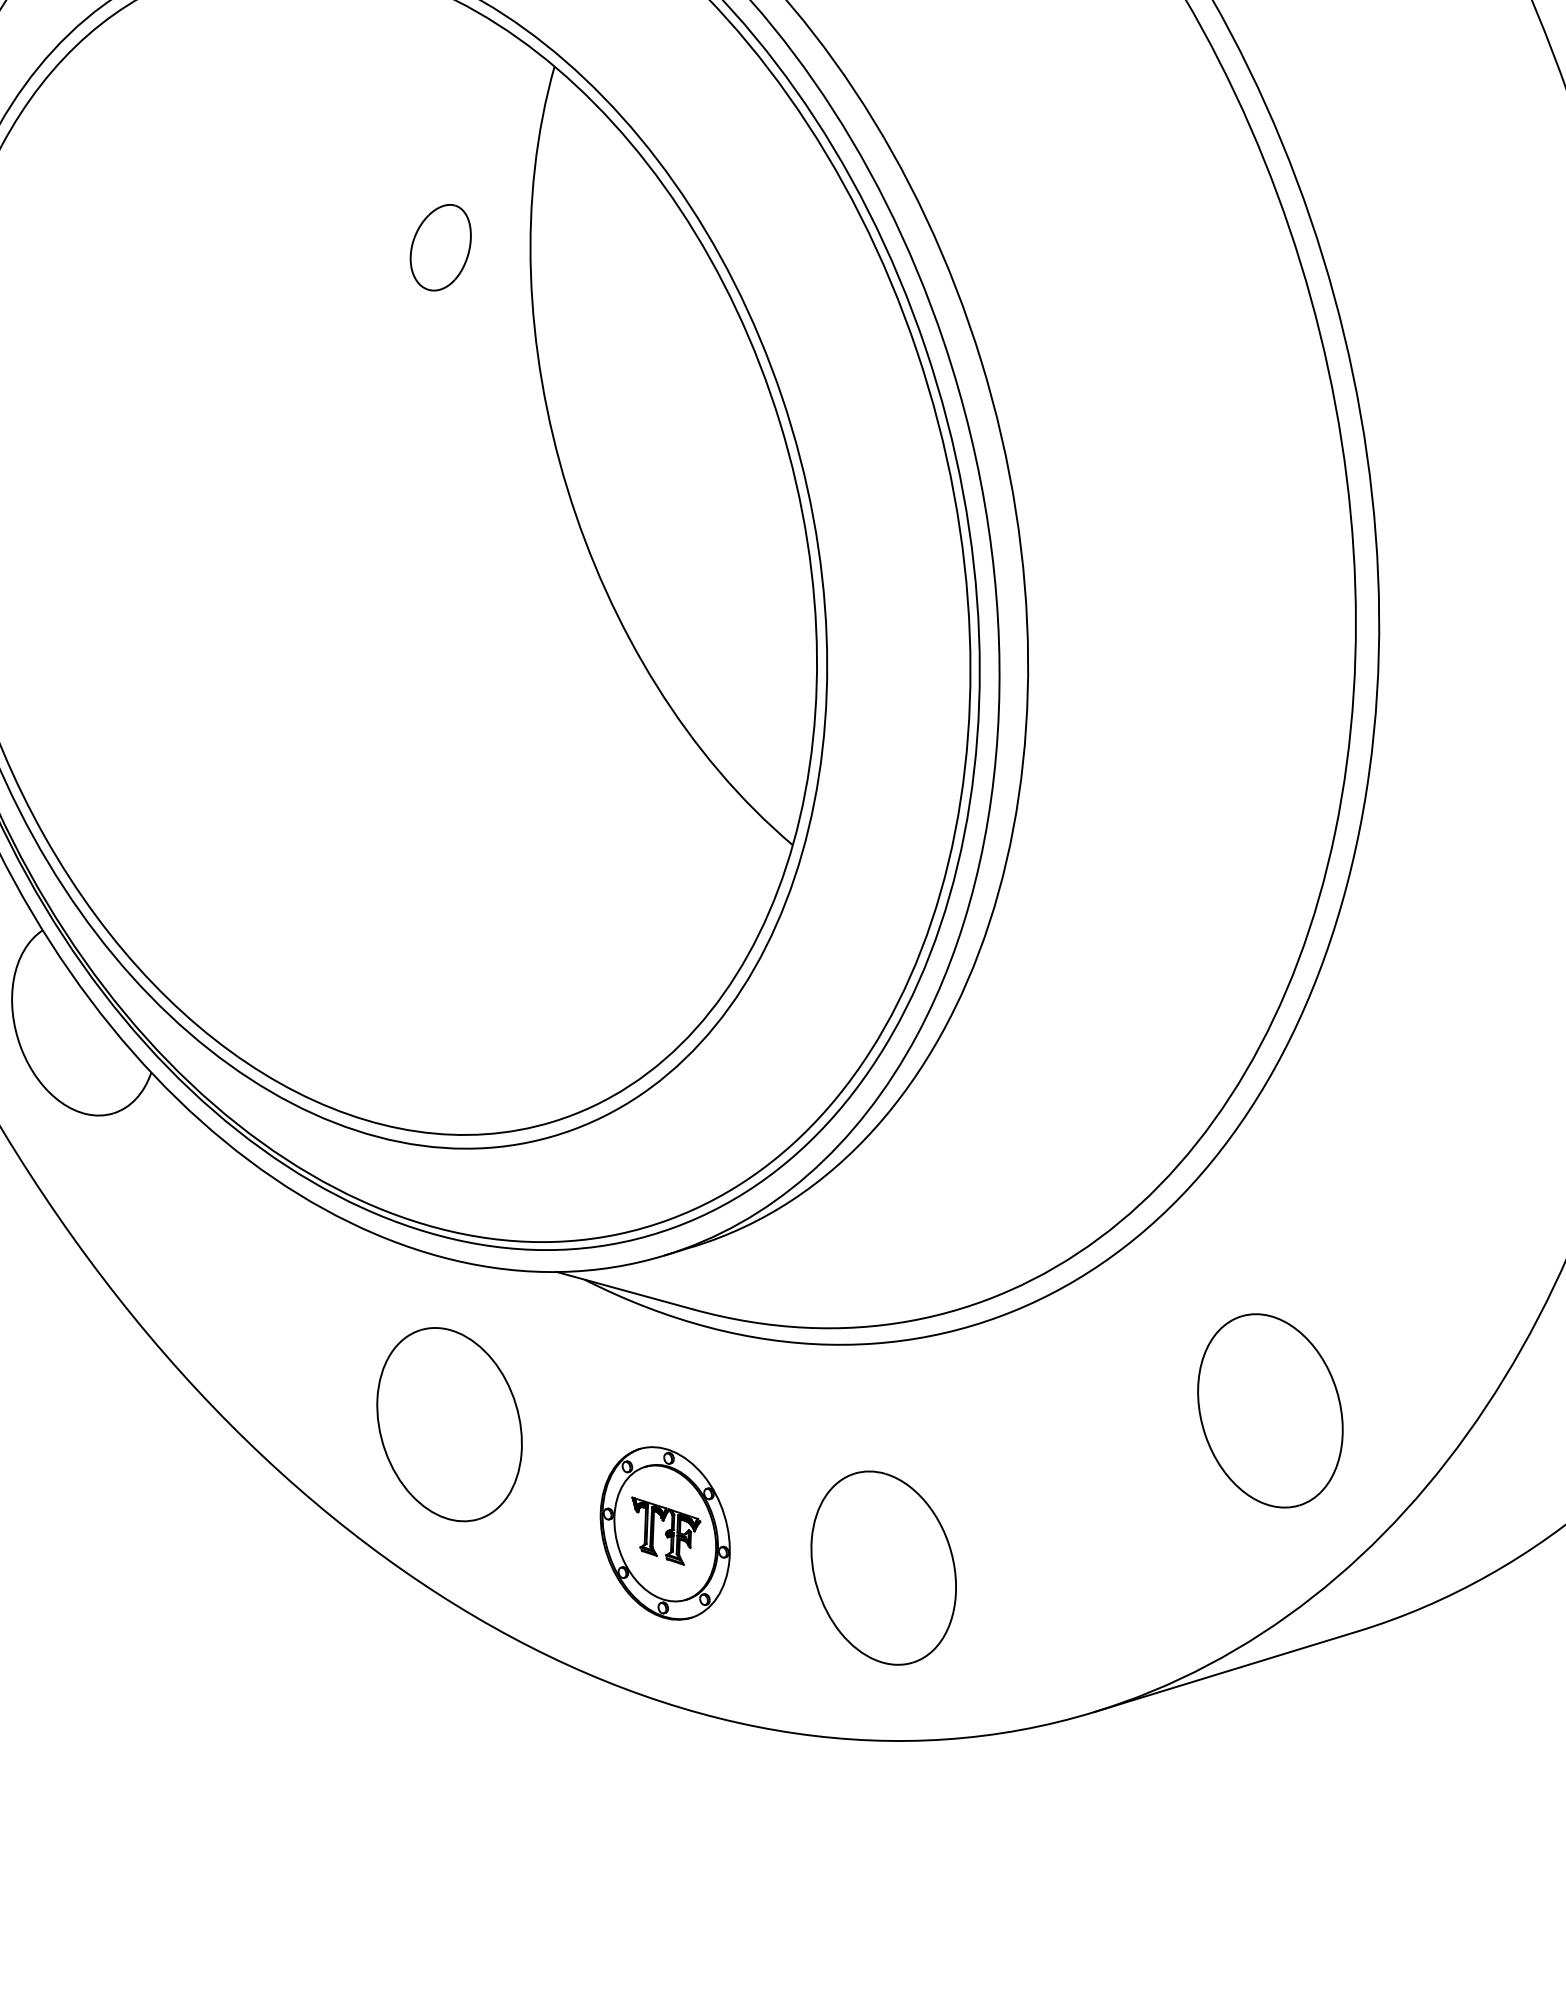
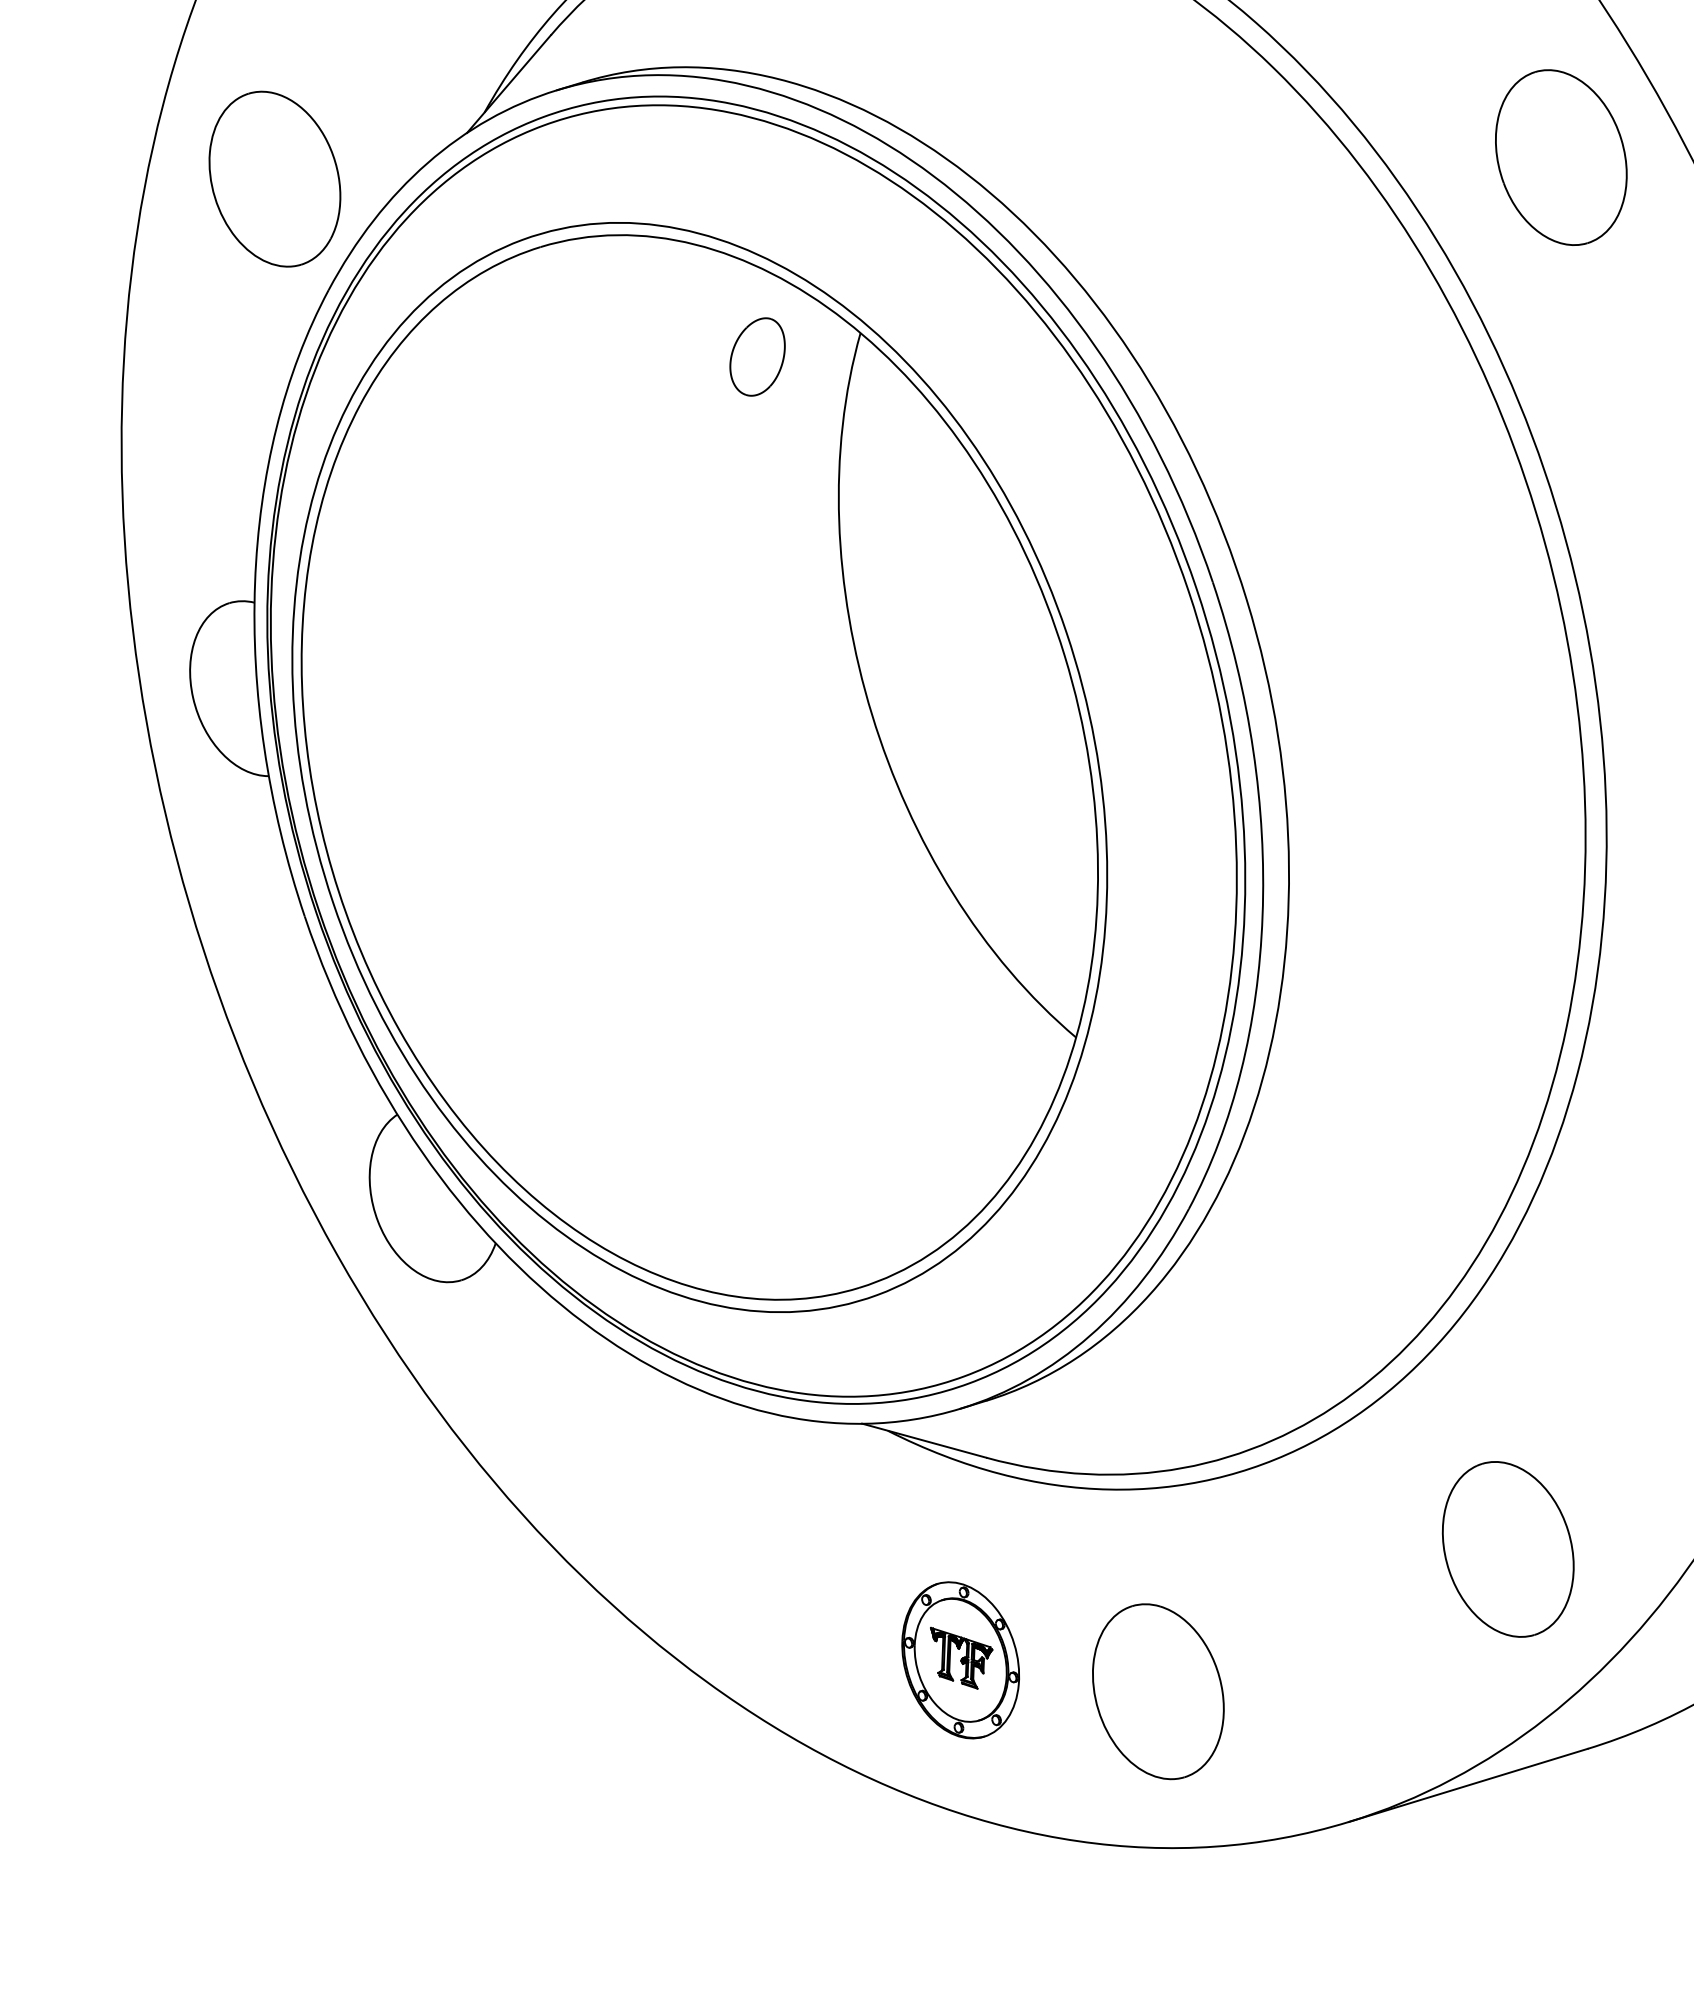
part: (440, 247) -> (757, 356), moved
part: (449, 1424) -> (765, 1561), removed

